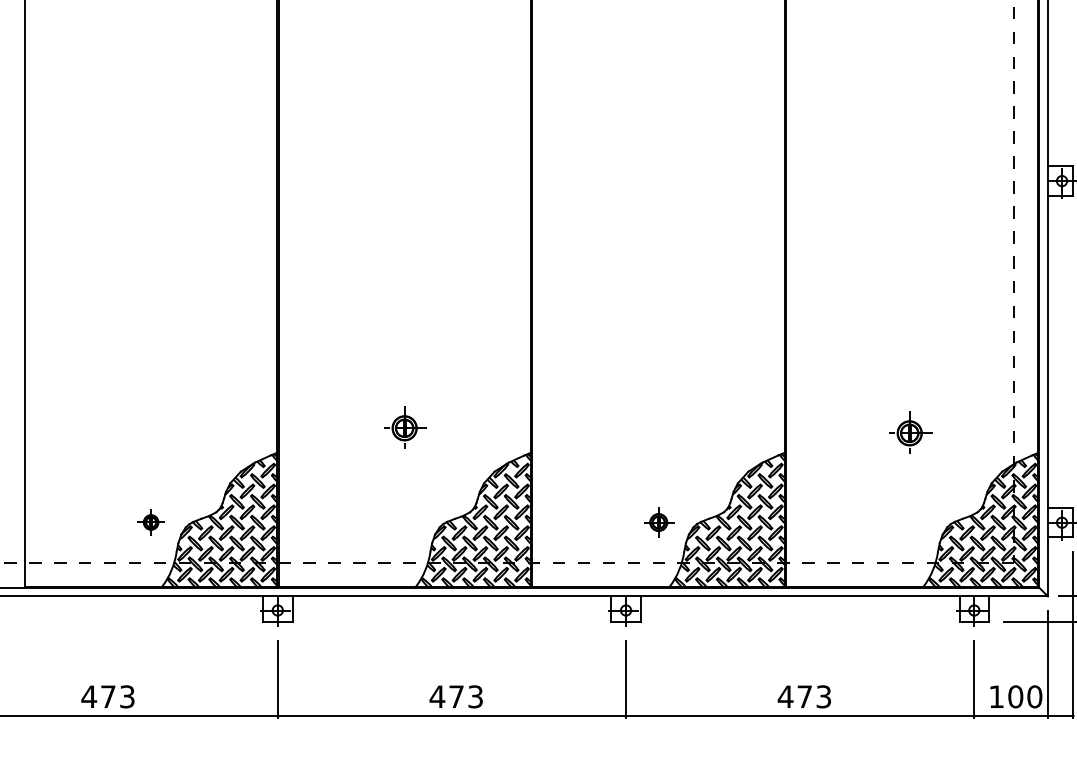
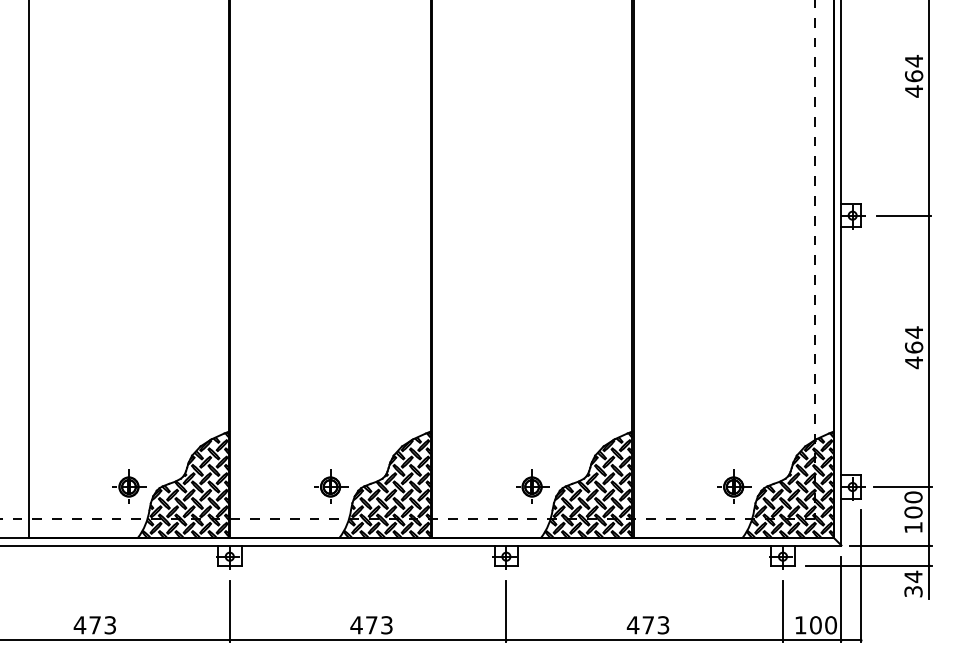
part: (405, 427) -> (331, 486), moved
part: (910, 432) -> (734, 486), moved
part: (151, 522) -> (129, 486), size x1.67
part: (658, 522) -> (532, 486), size x1.43

